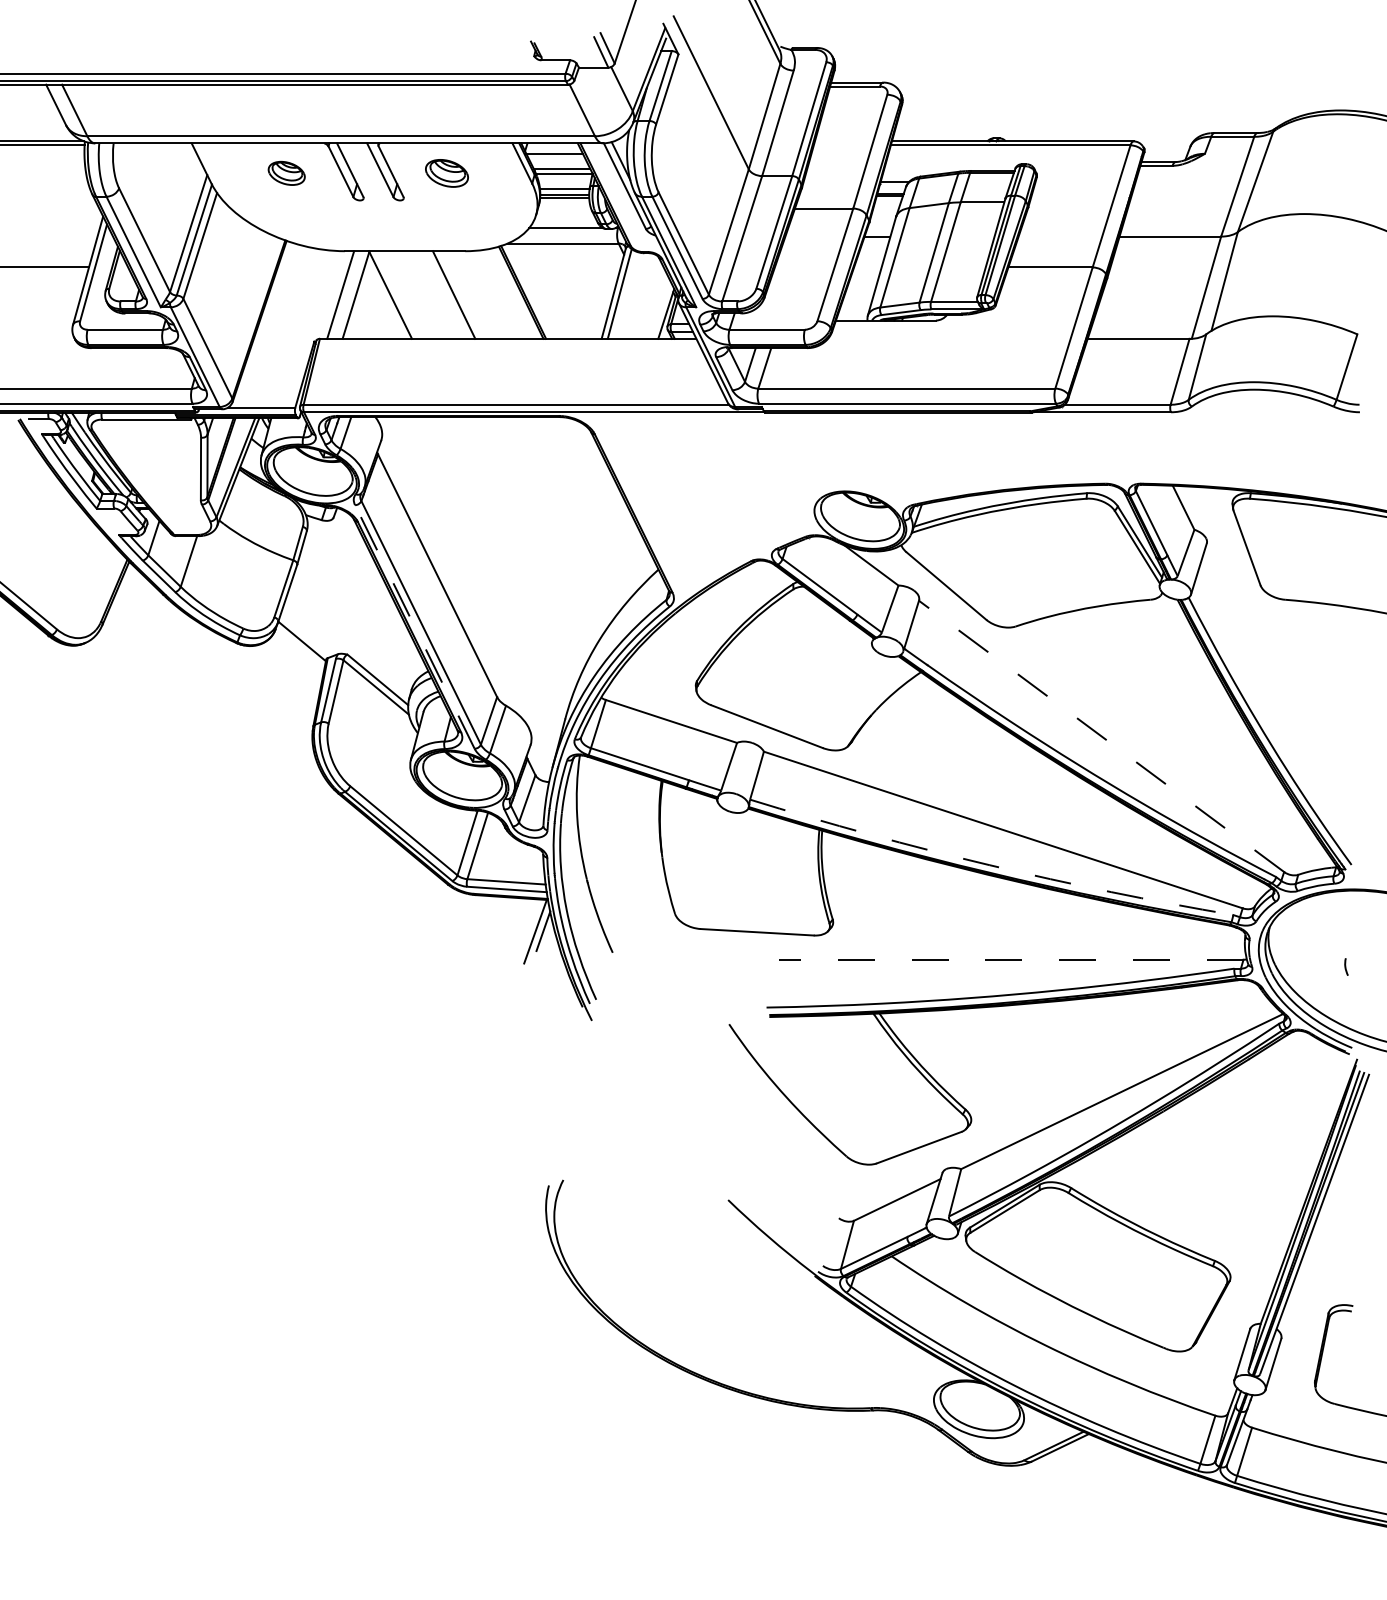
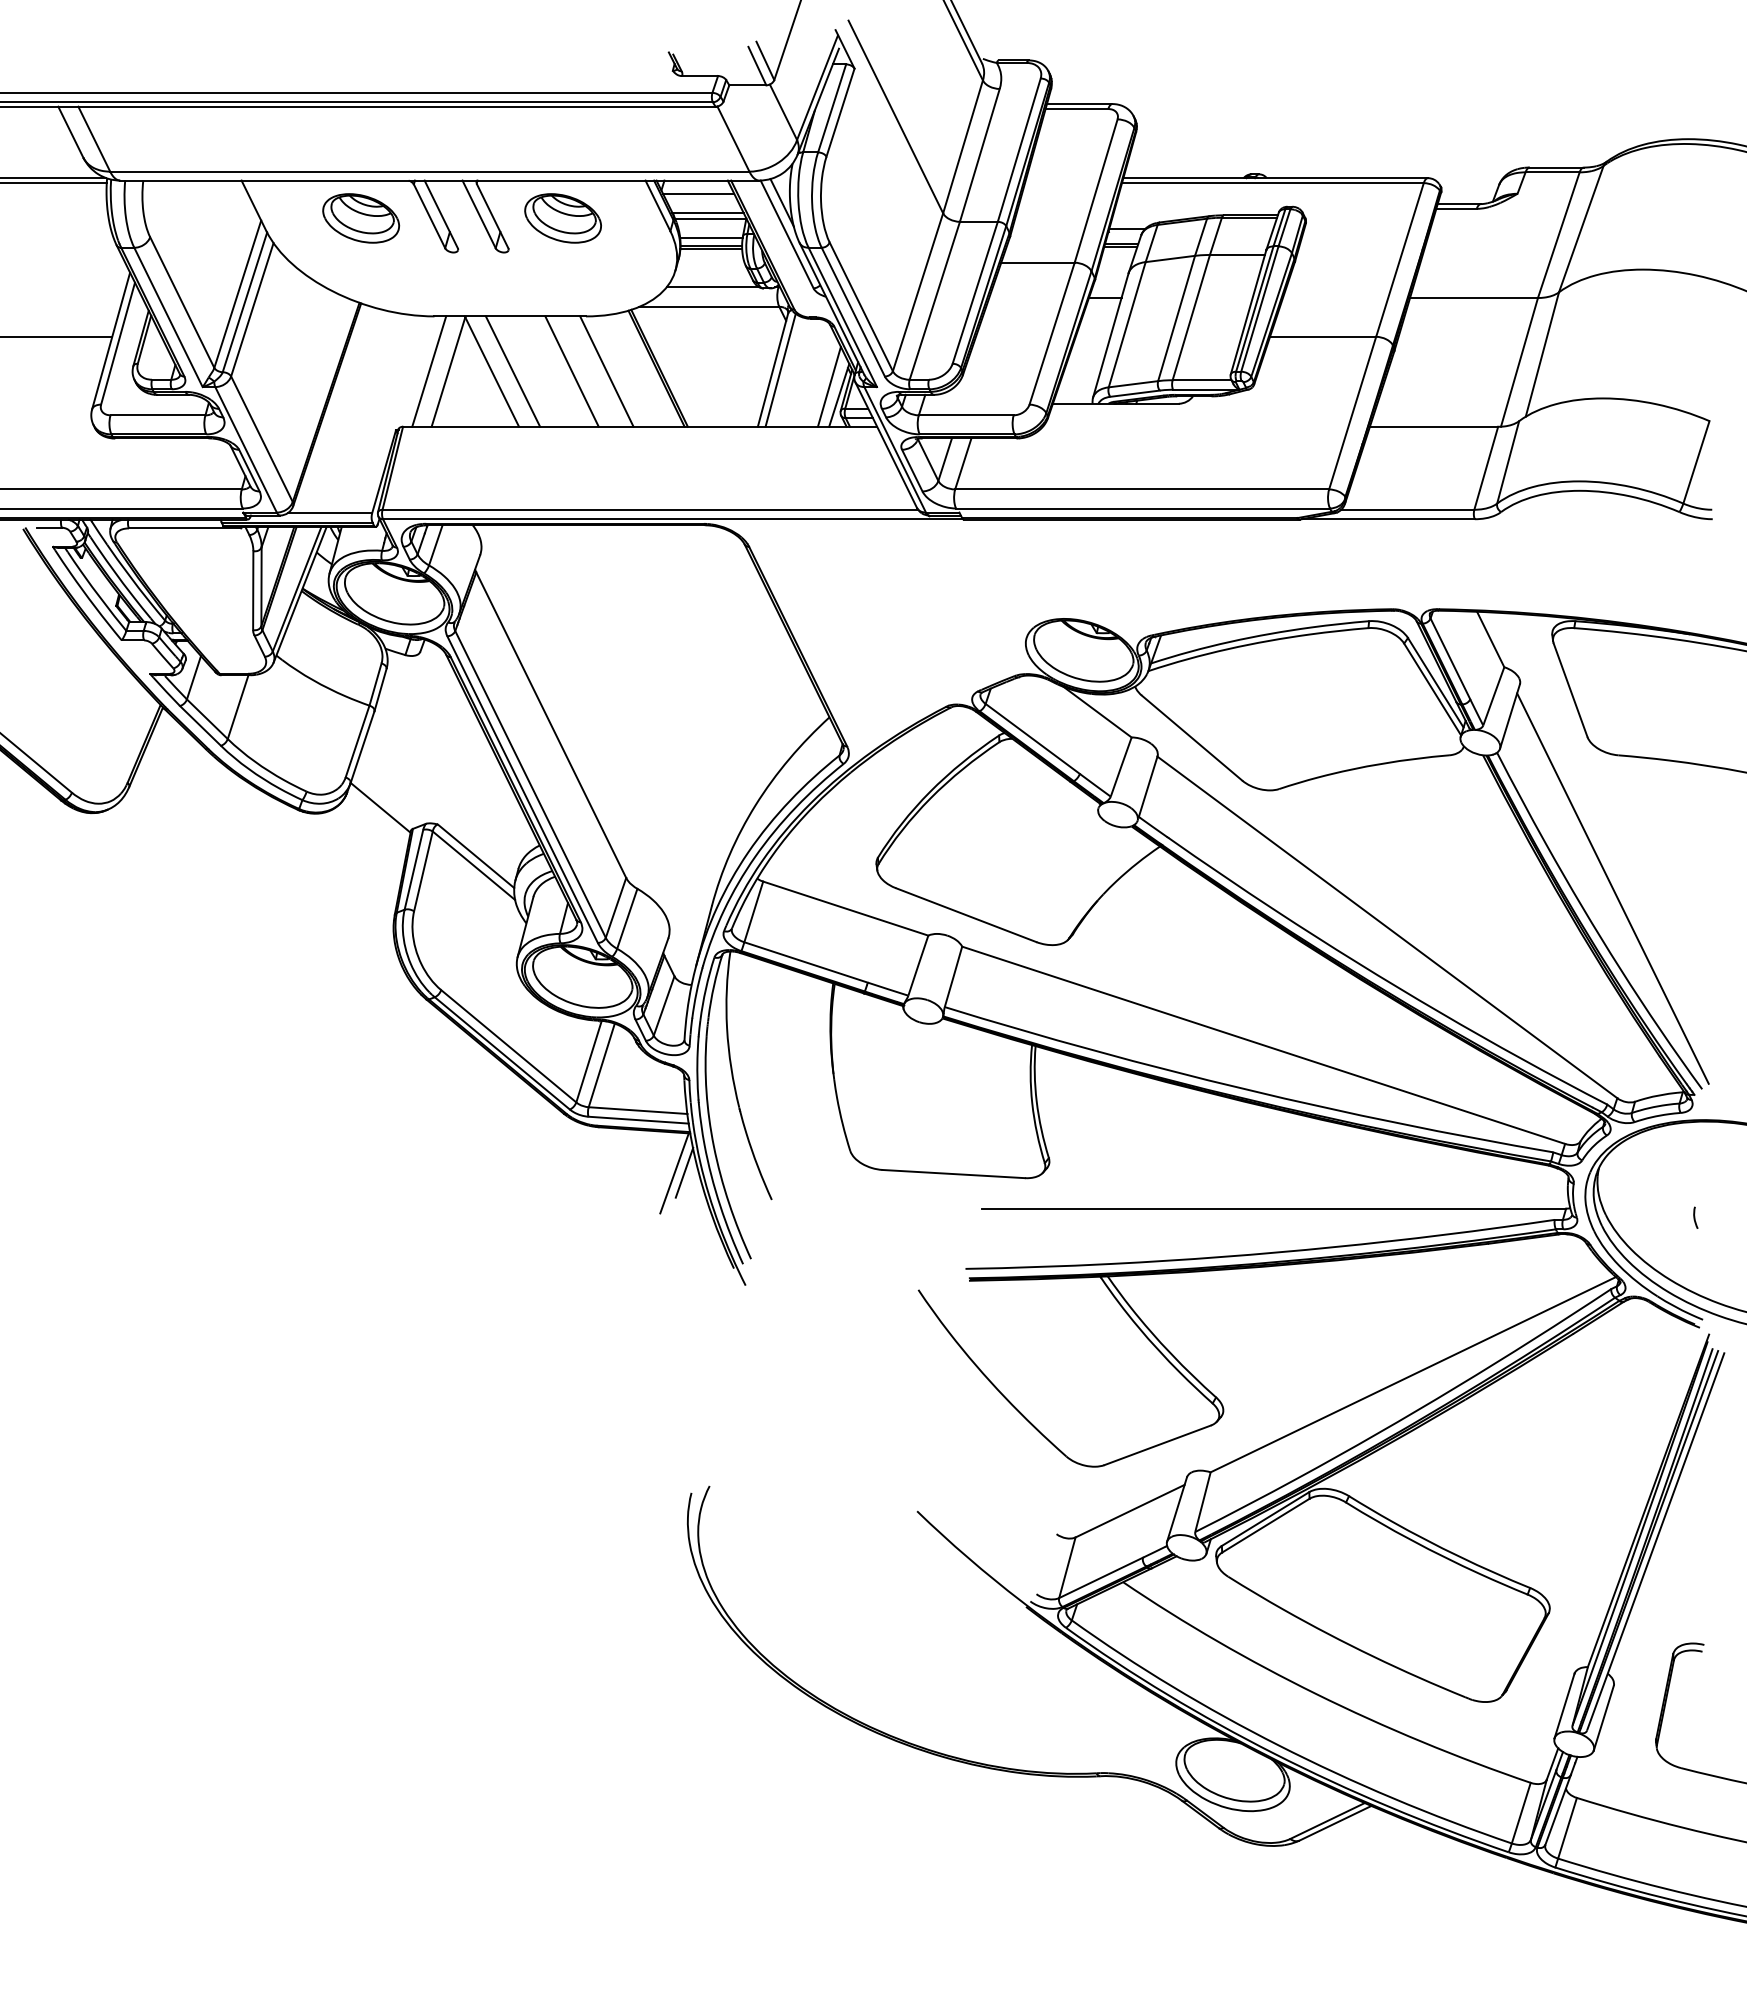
part: (286, 173) -> (361, 218), size x1.67
part: (446, 173) -> (562, 218), size x1.43
line: (406, 294) -> (512, 371), added
line: (481, 294) -> (606, 371), added
line: (657, 306) -> (828, 386), added
line: (414, 626) -> (522, 789), dashed -> solid
line: (1280, 705) -> (1612, 888), added
line: (1101, 736) -> (1387, 927), dashed -> solid
arc: (989, 865) -> (1246, 1089), dashed -> solid
line: (1011, 959) -> (1273, 1208), dashed -> solid

